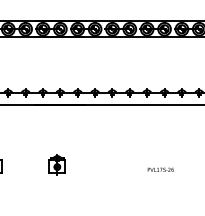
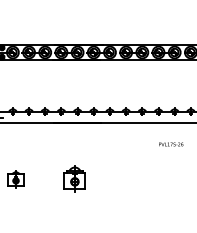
part: (57, 164) -> (74, 178), size x1.4
text: (161, 169) -> (171, 144), moved

